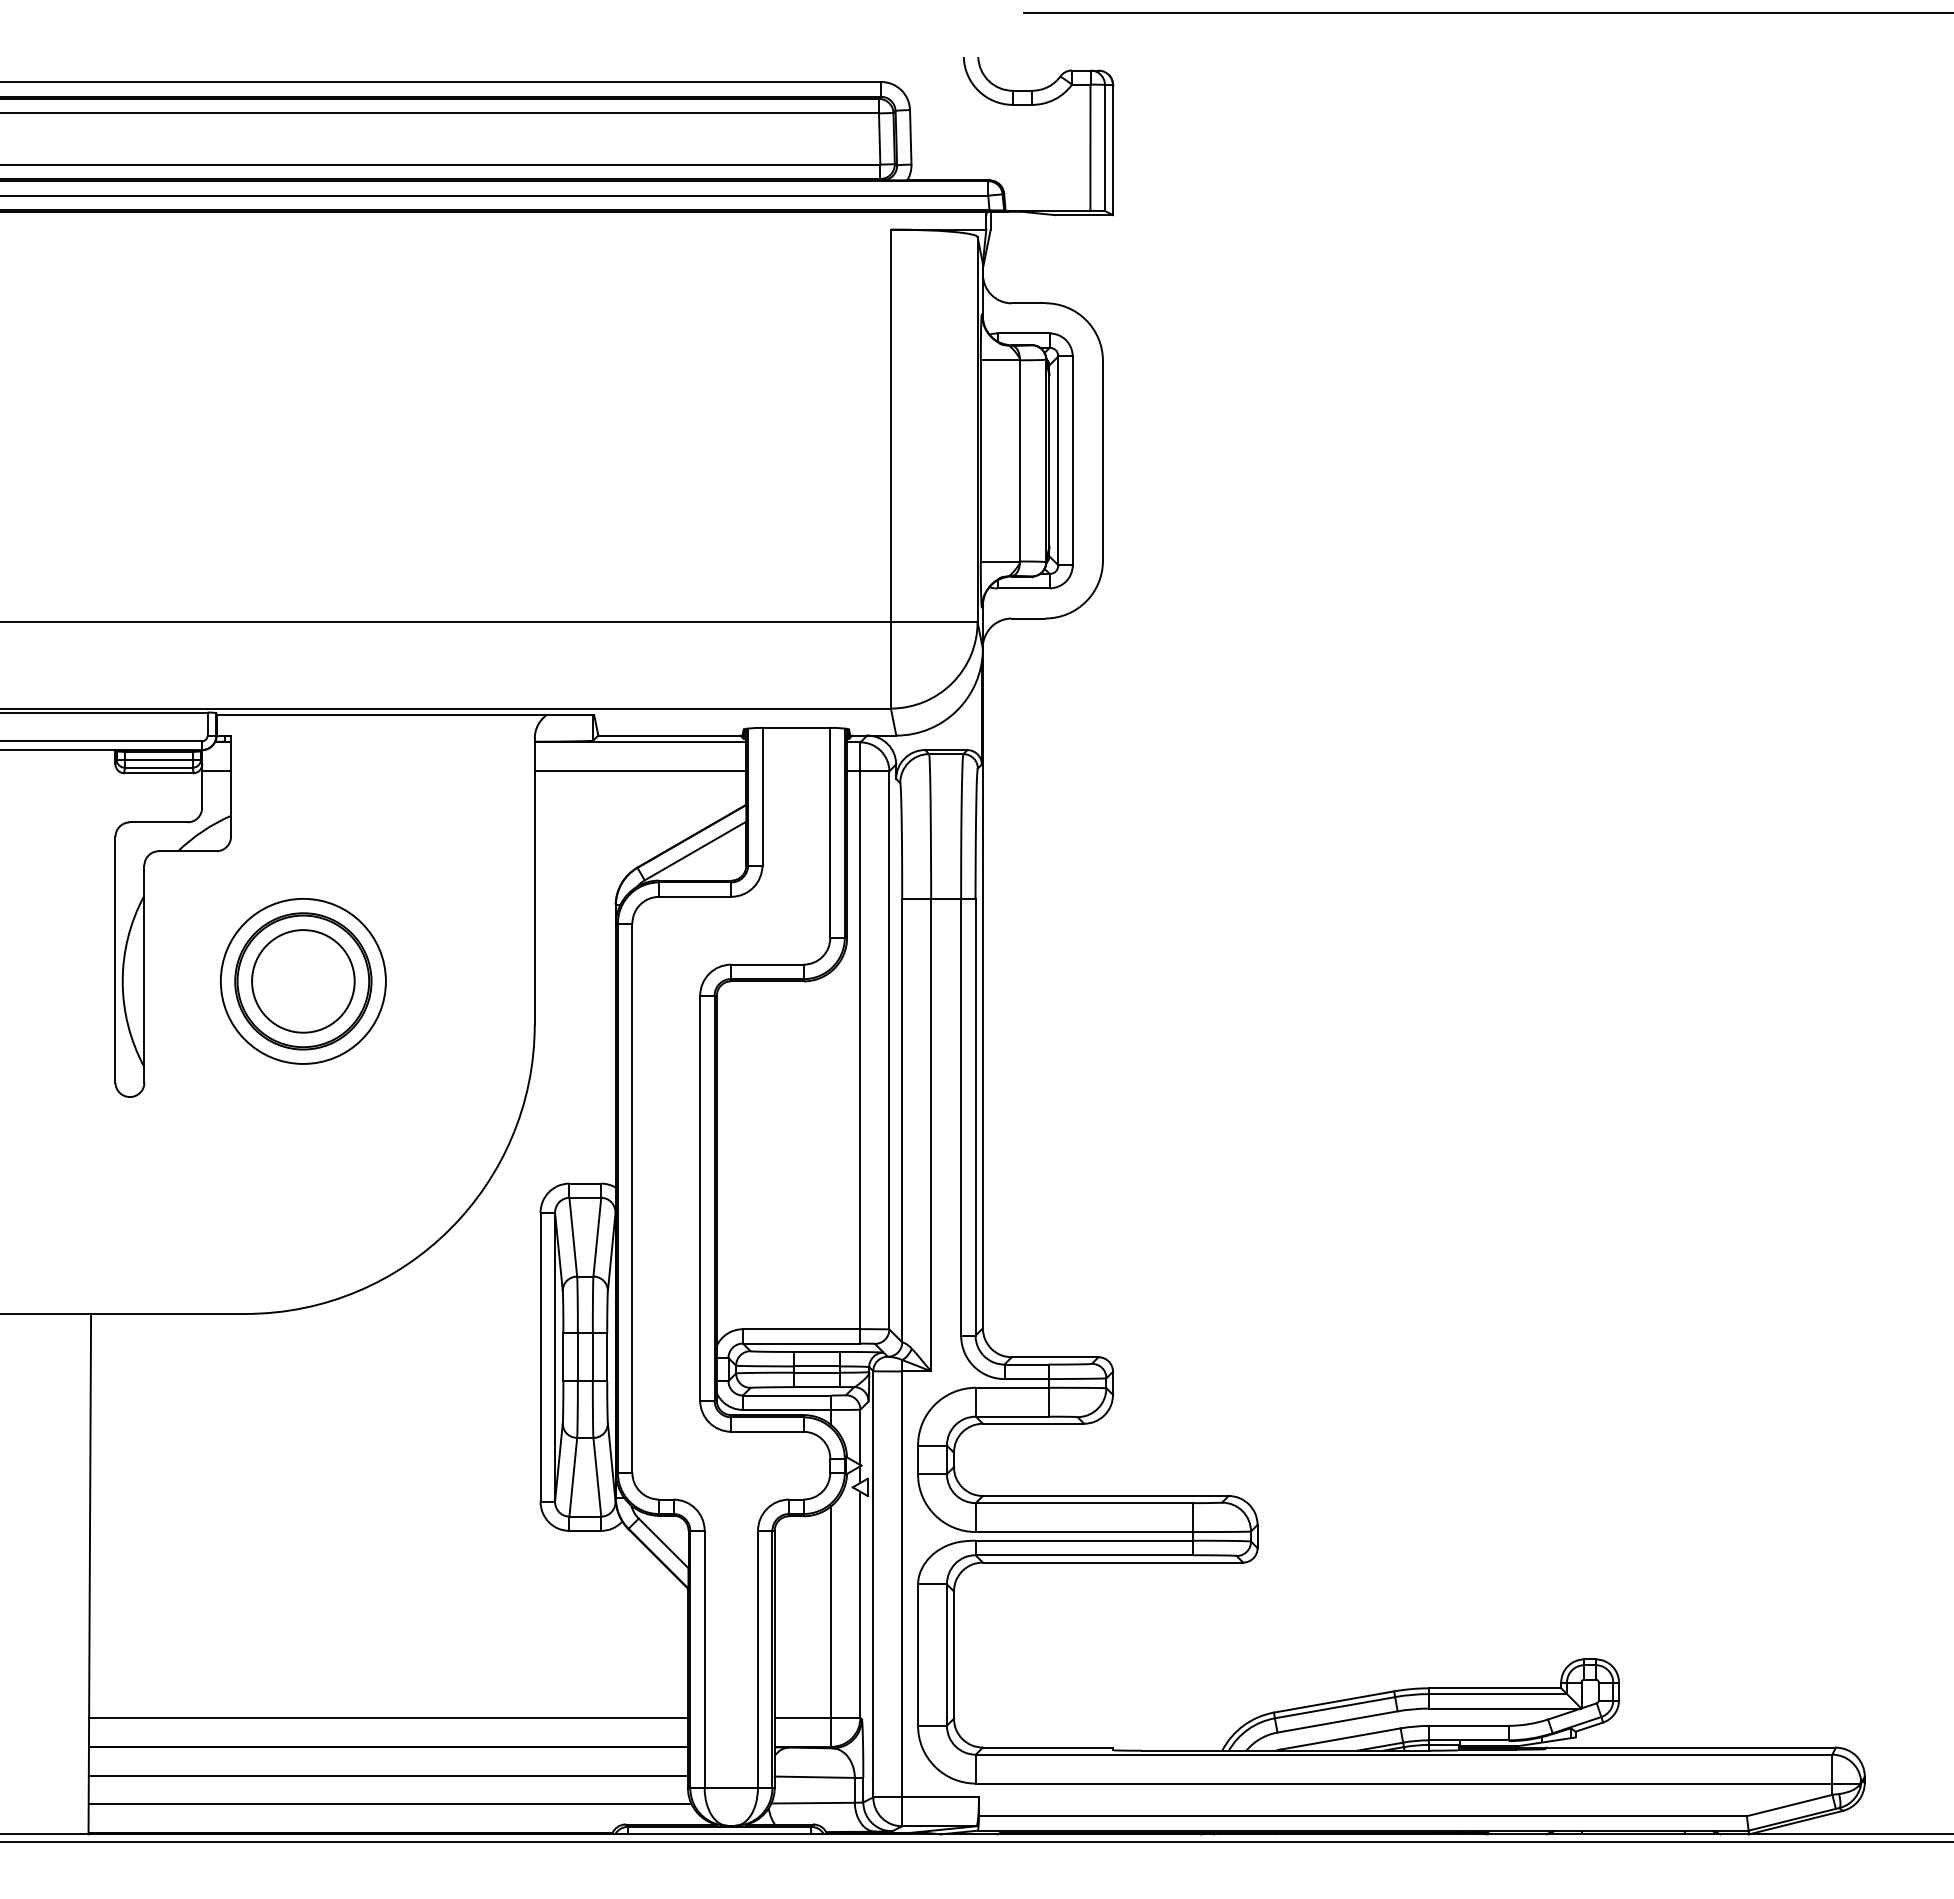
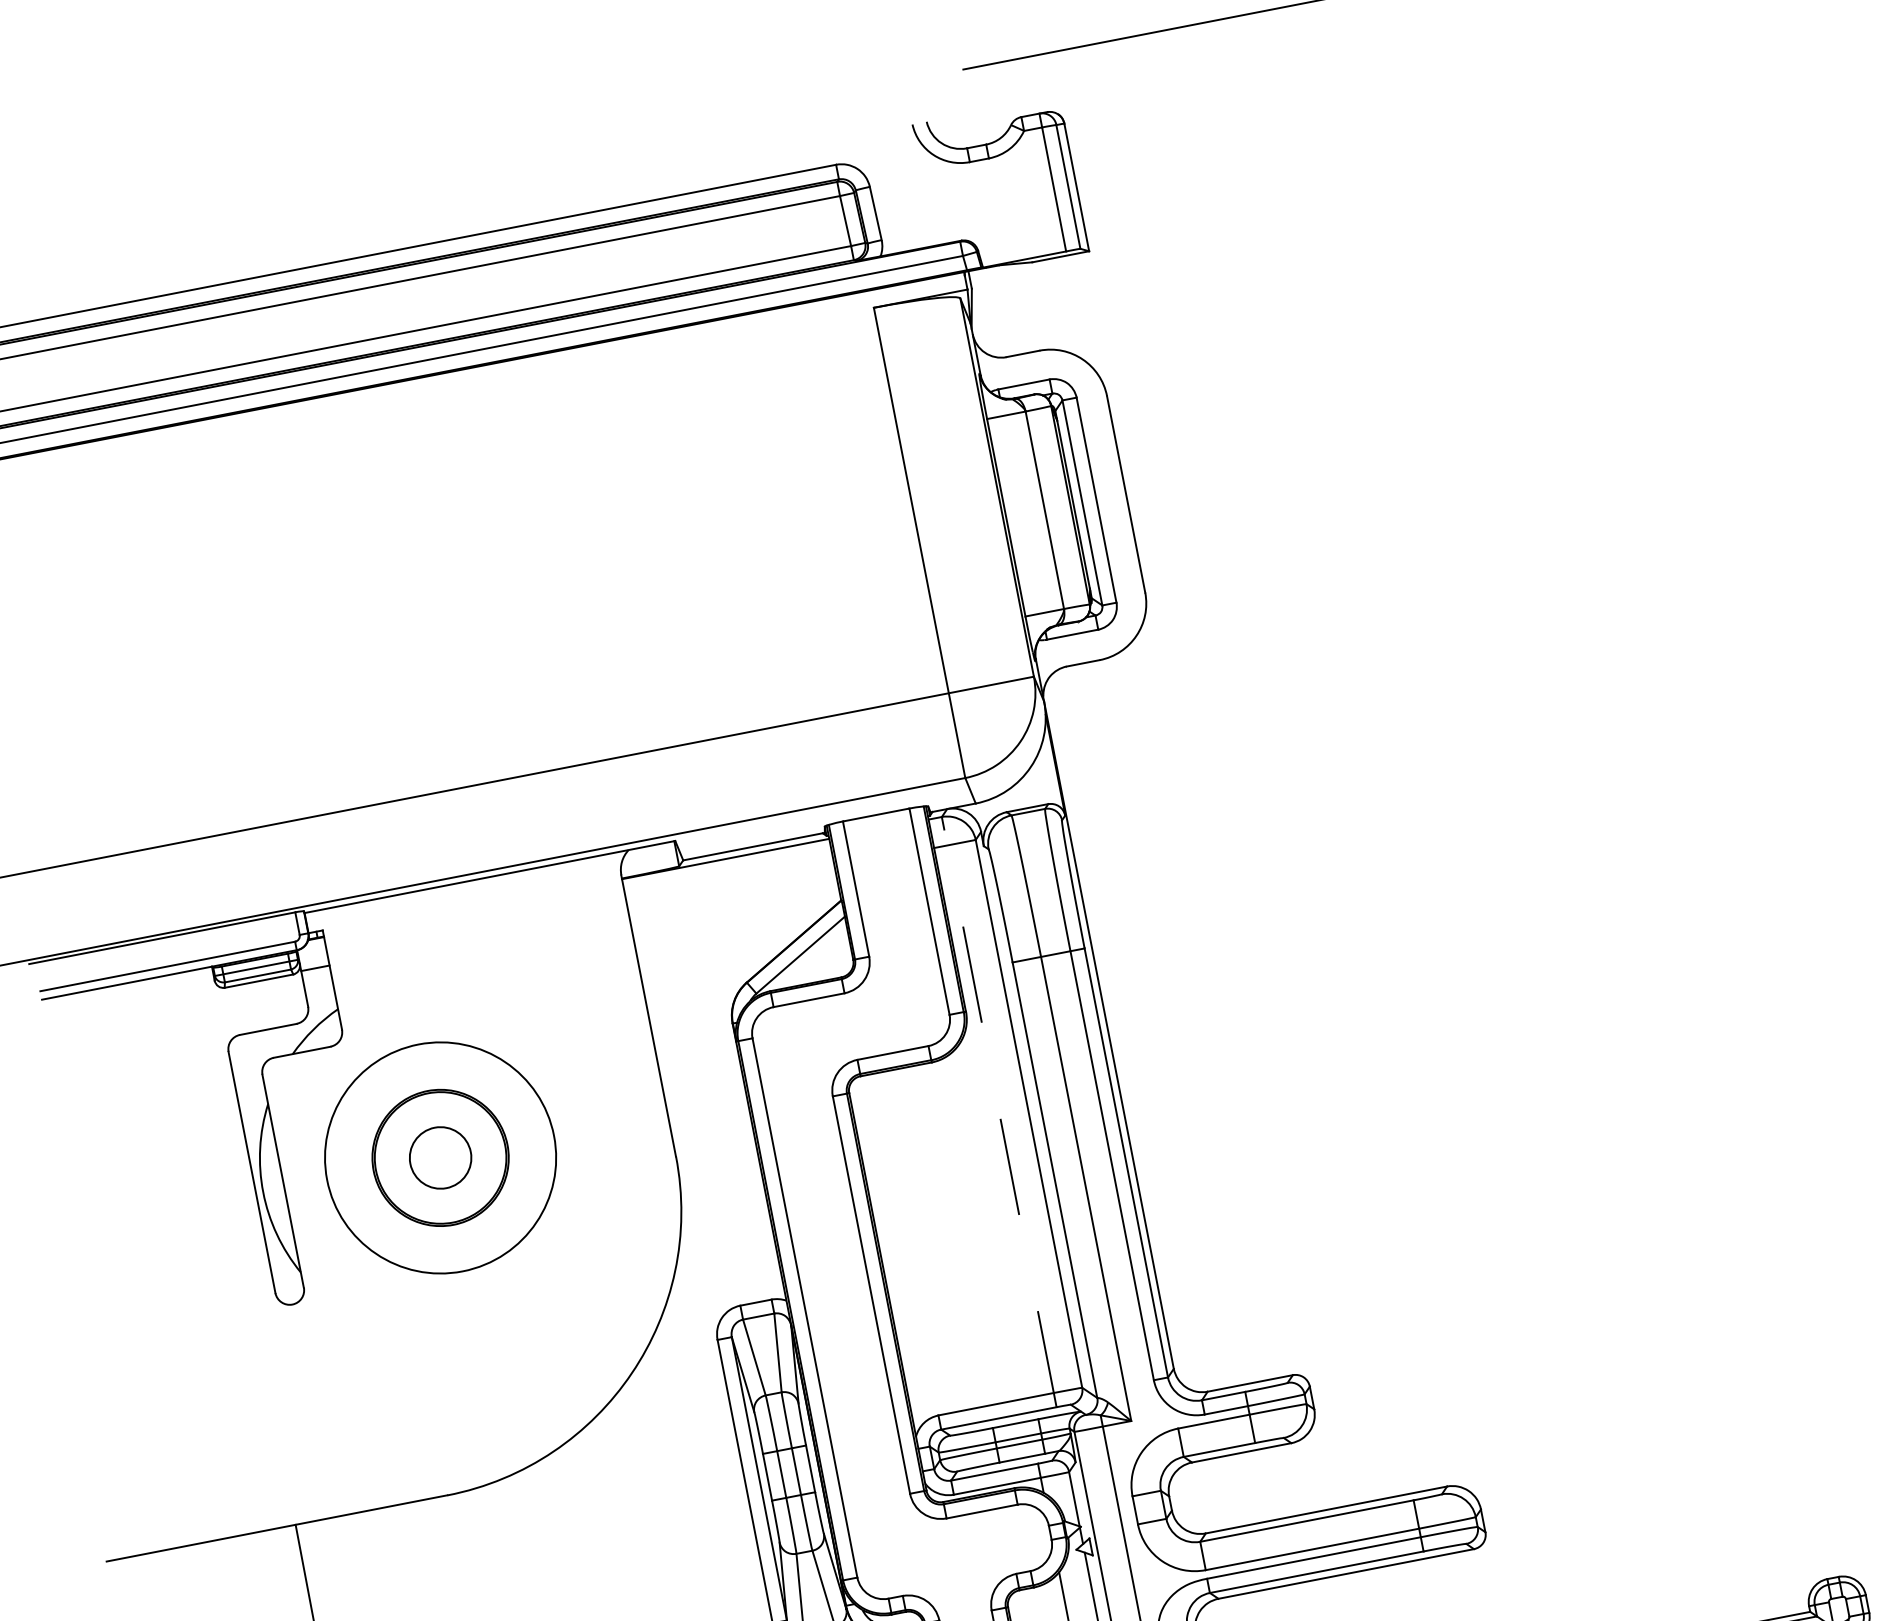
line: (639, 771) -> (730, 887), removed
circle: (302, 980) -> (439, 1157), size x1.4
circle: (303, 981) -> (440, 1158), size x0.6
line: (860, 1043) -> (999, 1112), solid -> dashed

